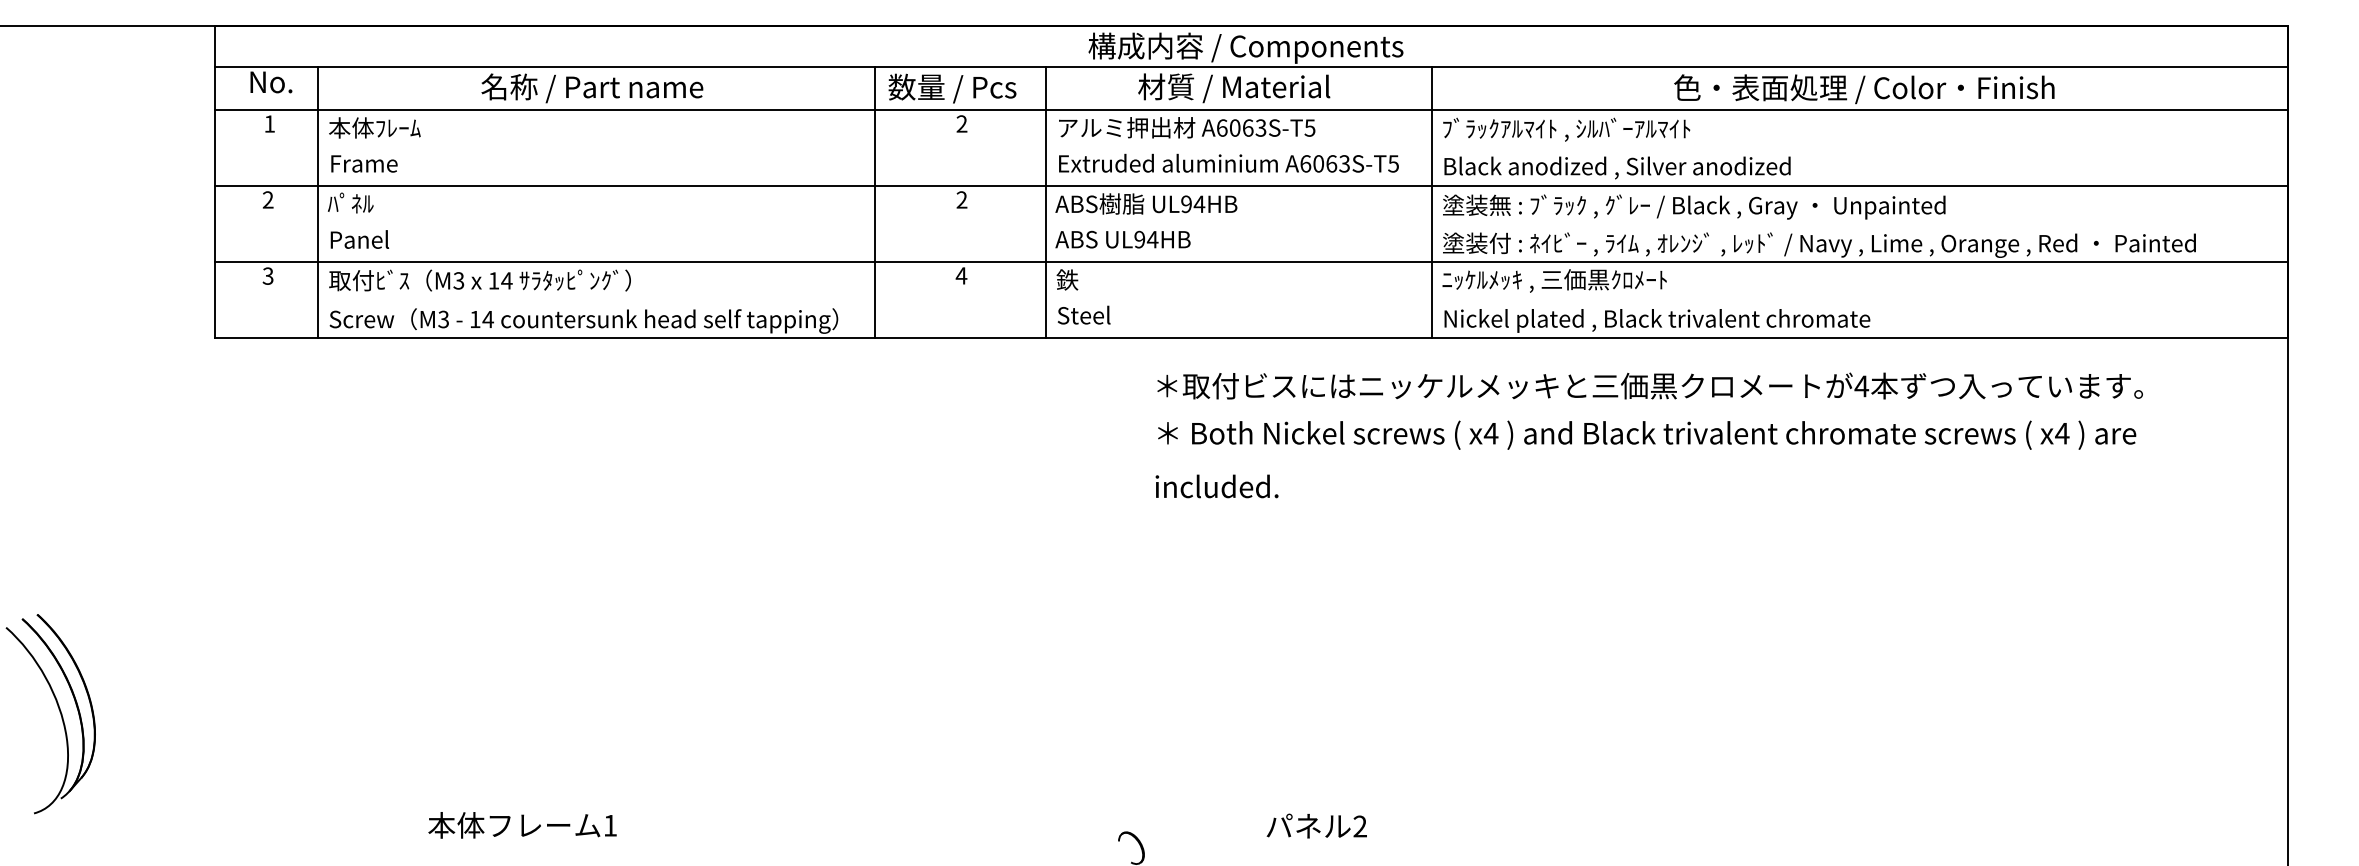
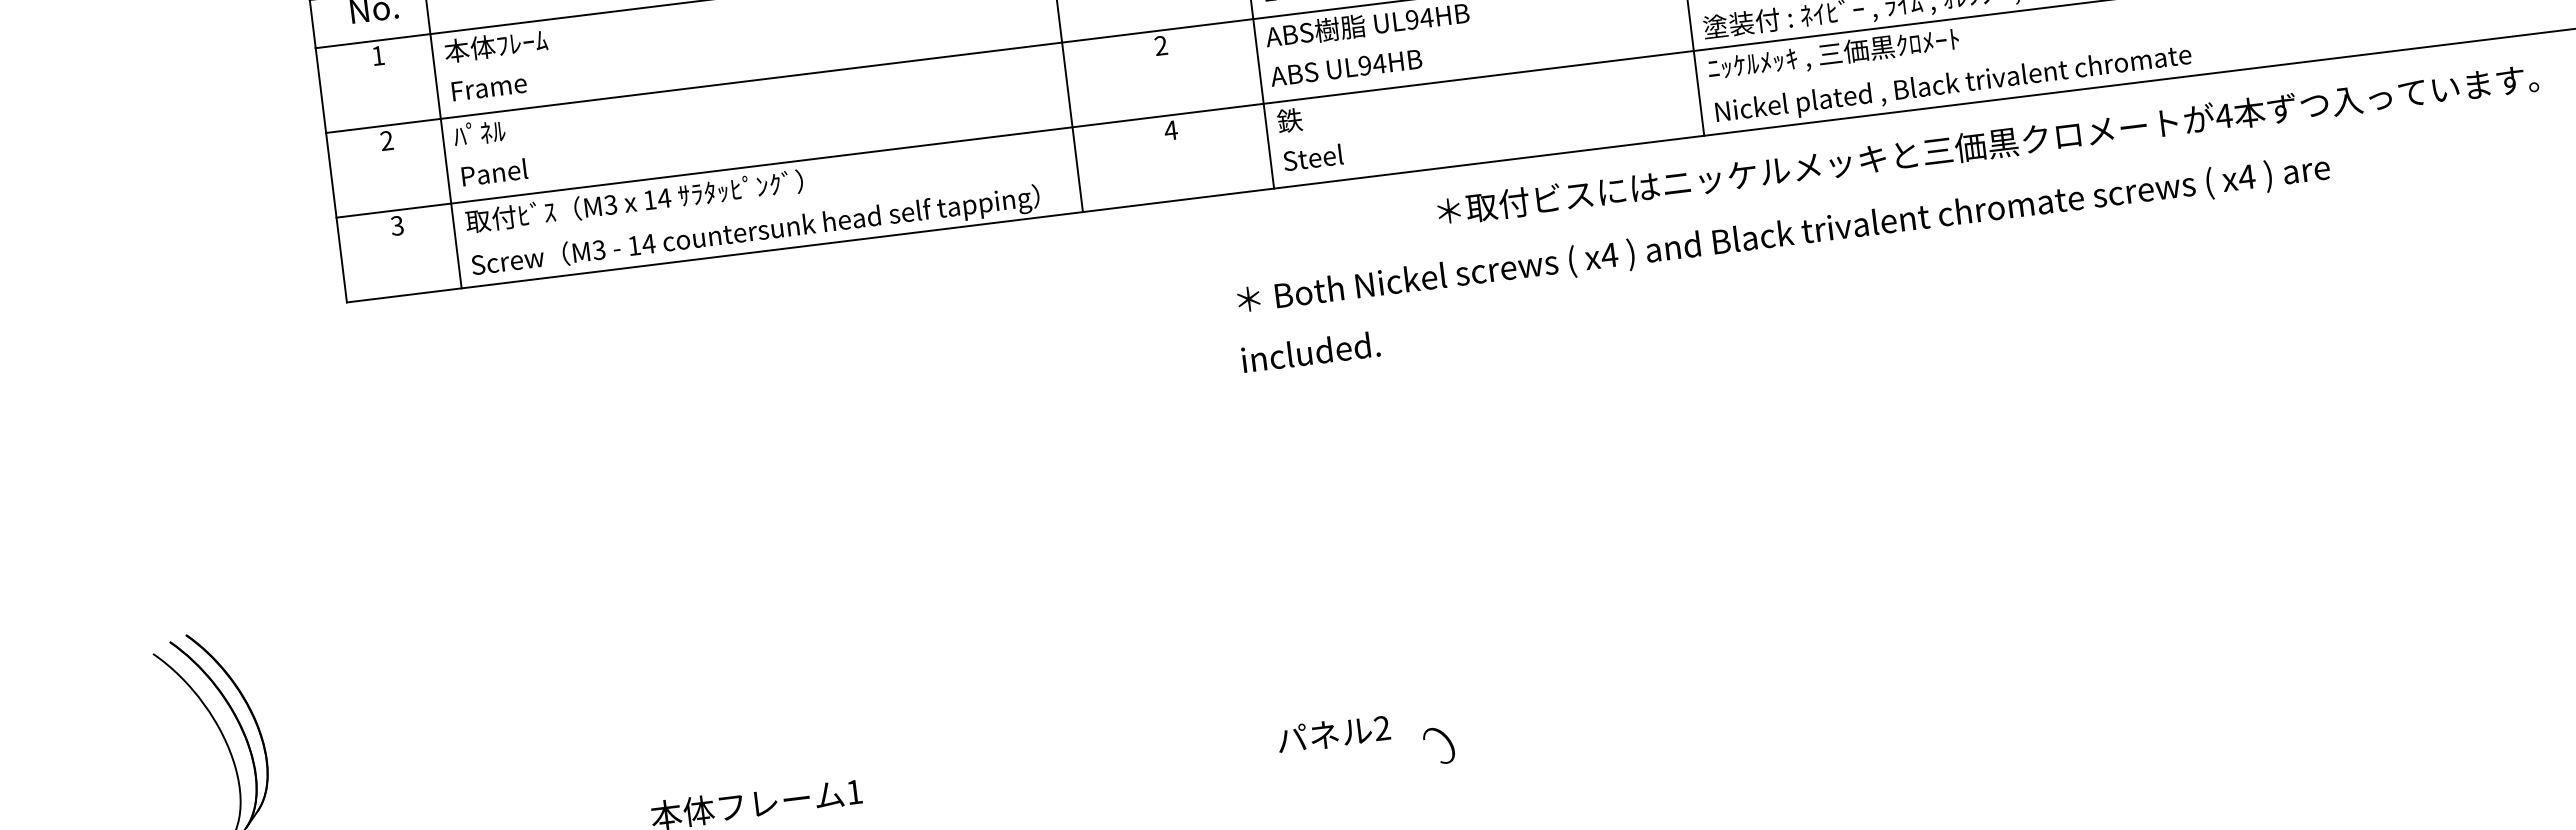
text: (1649, 385) -> (1987, 144), moved
text: (1645, 459) -> (1785, 263), moved
text: (1316, 825) -> (1333, 733), moved

